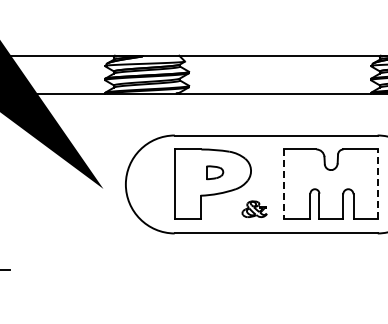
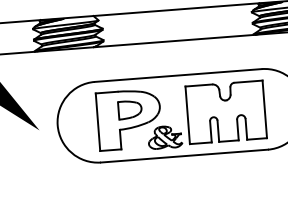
part: (214, 172) -> (129, 109), size x1.67
line: (283, 184) -> (187, 115), dashed -> solid
line: (377, 184) -> (264, 109), dashed -> solid
part: (254, 209) -> (165, 137), size x1.67

